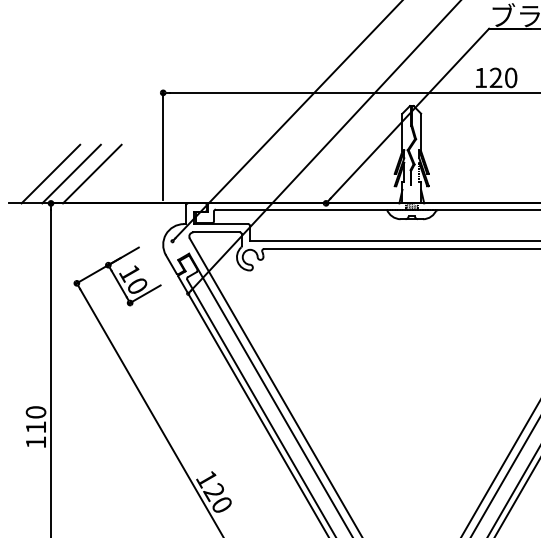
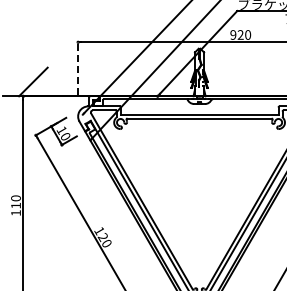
text: (481, 76) -> (233, 34), 120 -> 920
line: (163, 144) -> (78, 67), solid -> dashed
line: (49, 173) -> (22, 81), removed
line: (92, 173) -> (43, 81), removed

